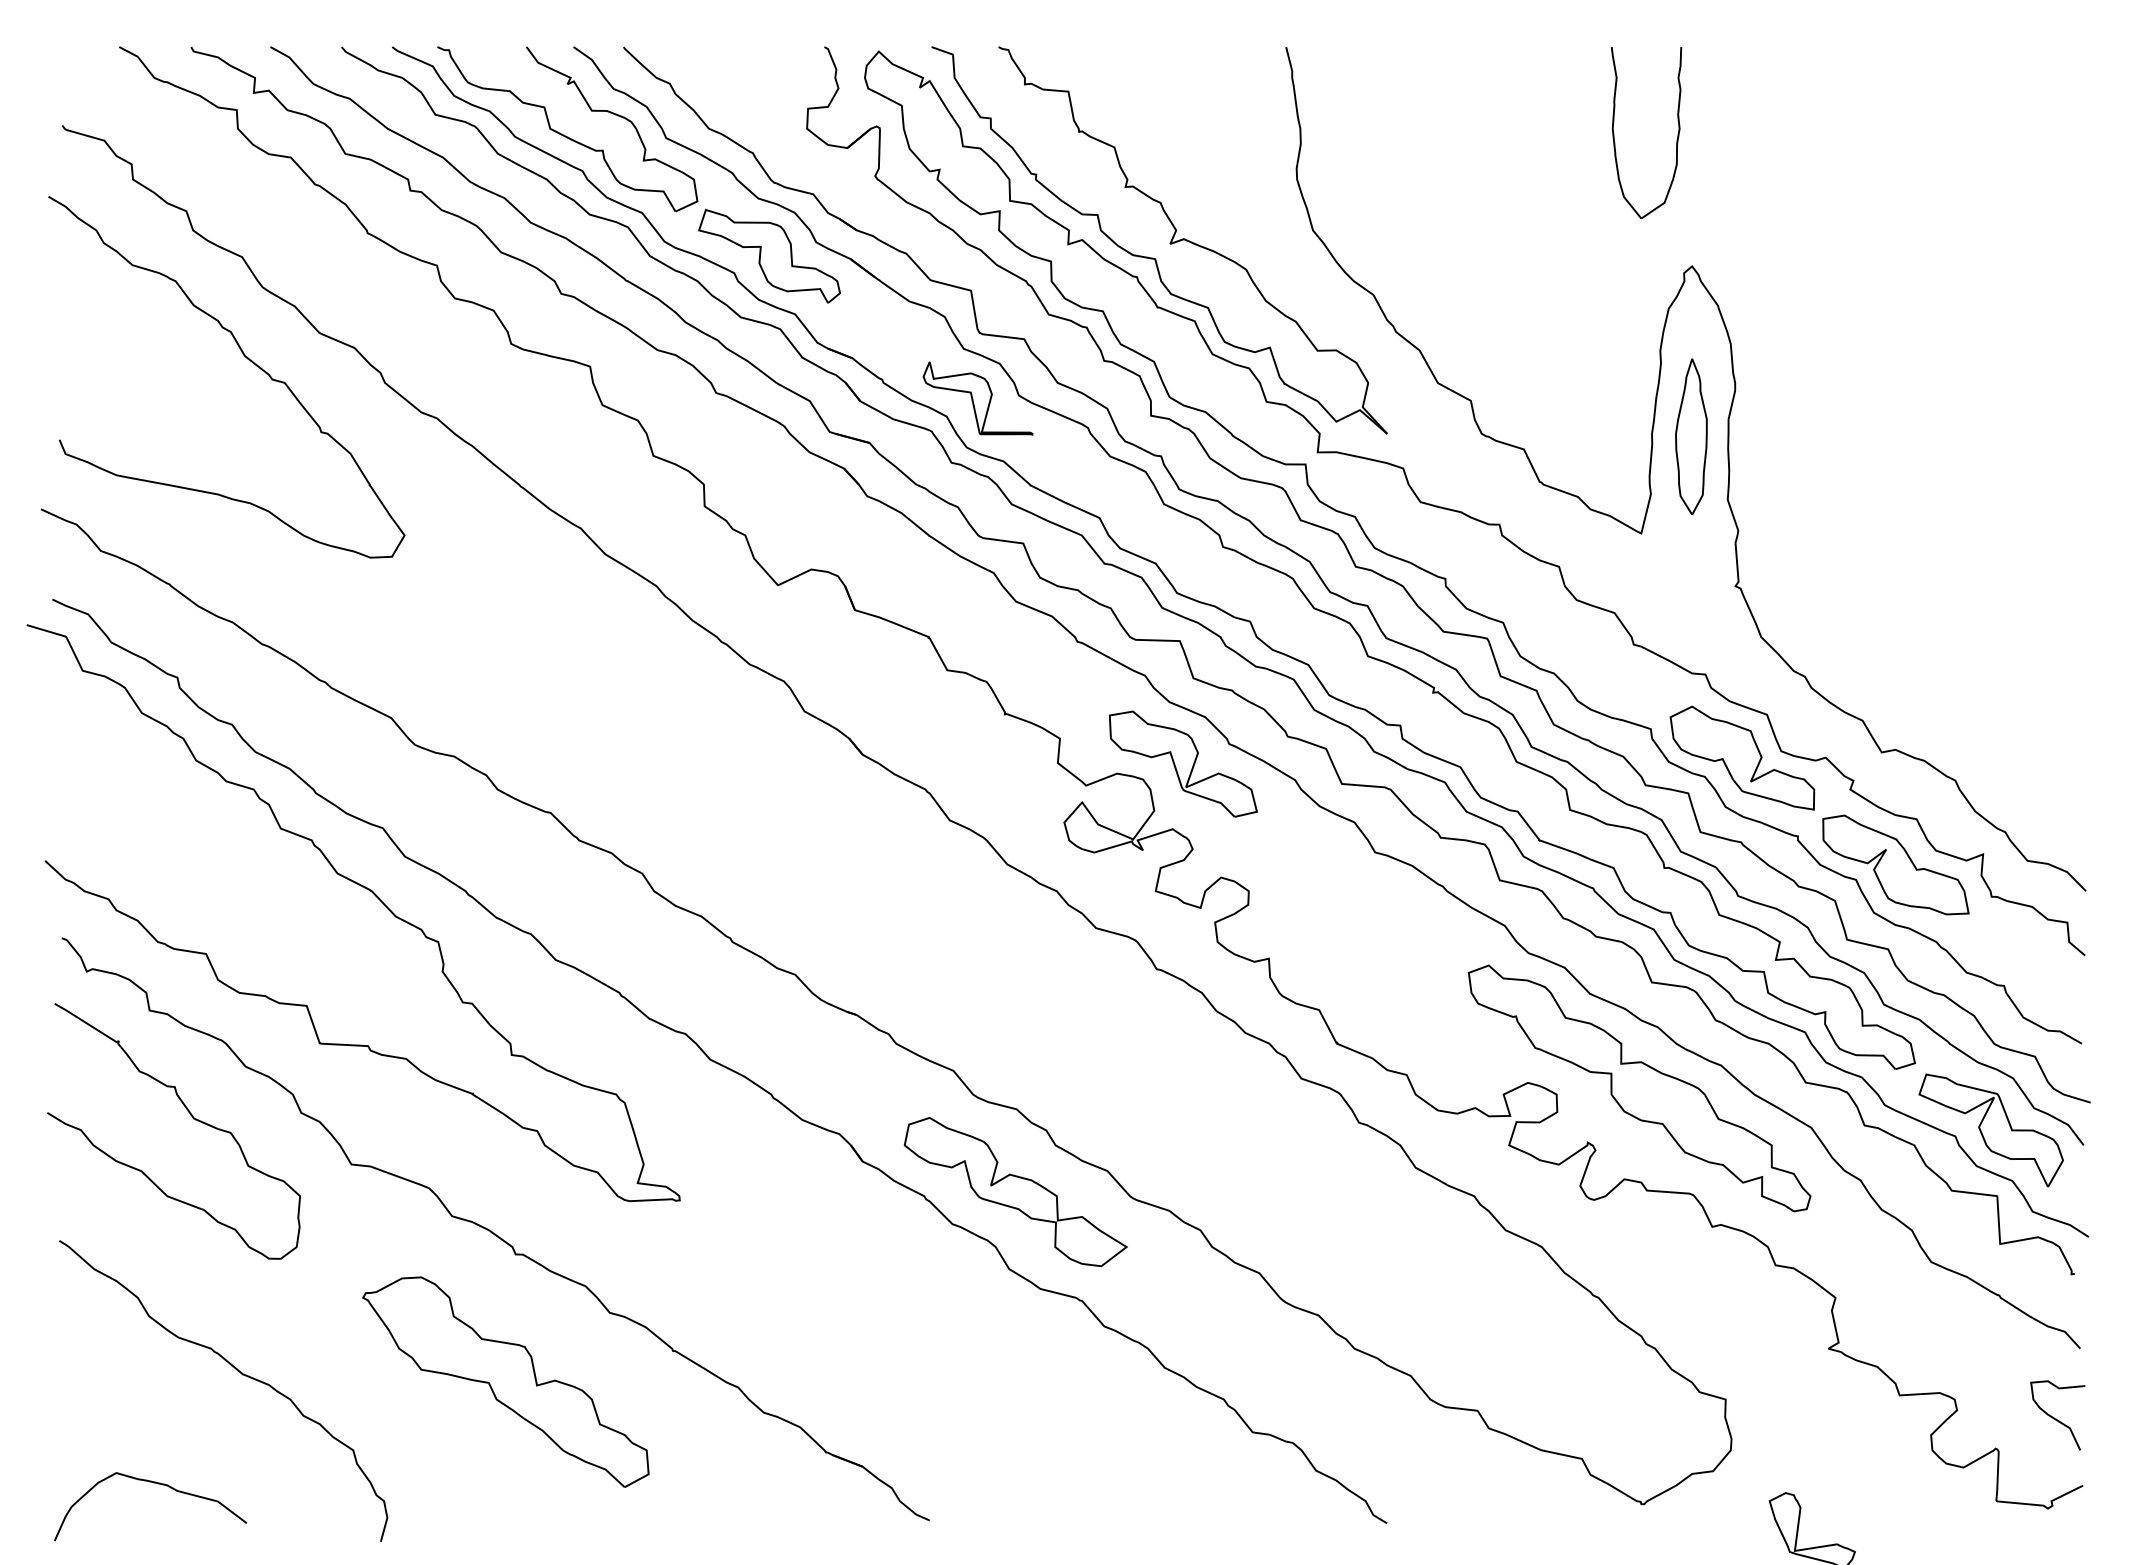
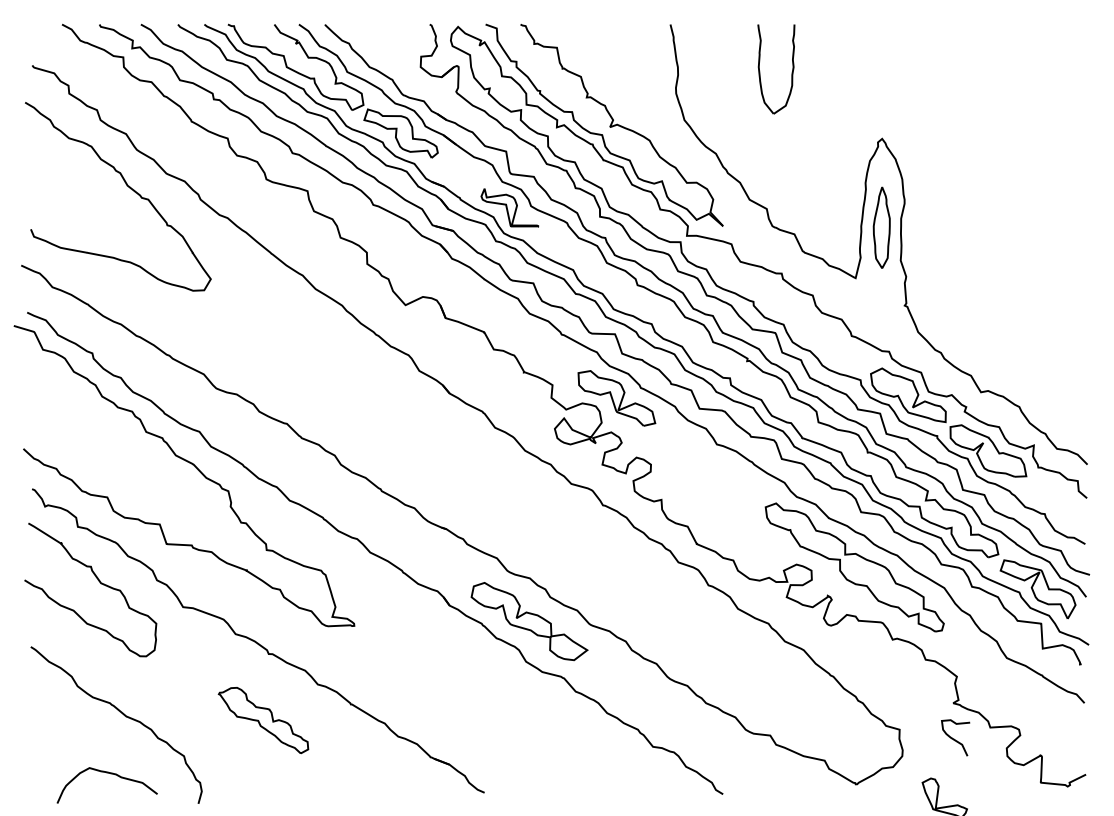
part: (1675, 139) -> (791, 72), moved
part: (505, 1381) -> (263, 720), size x0.6
curve: (2055, 1416) -> (954, 738), moved
curve: (156, 1485) -> (110, 774), moved

